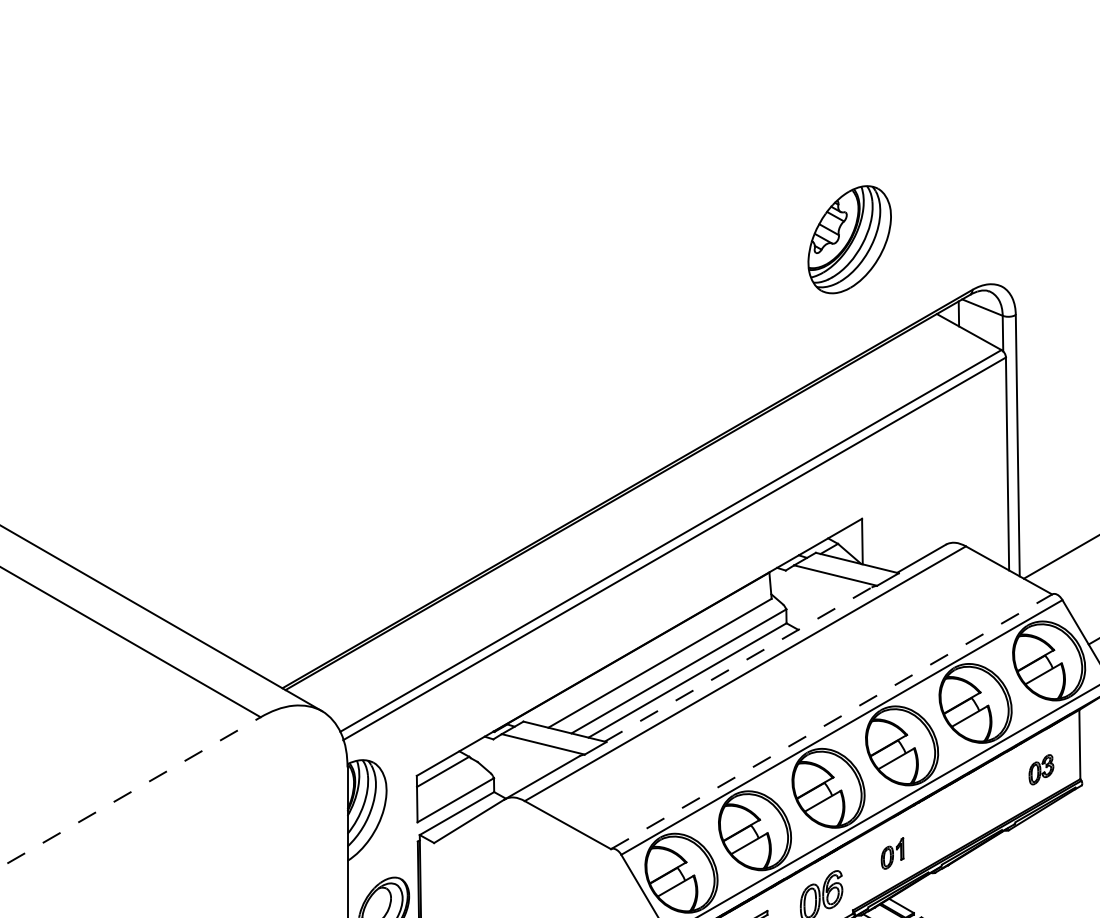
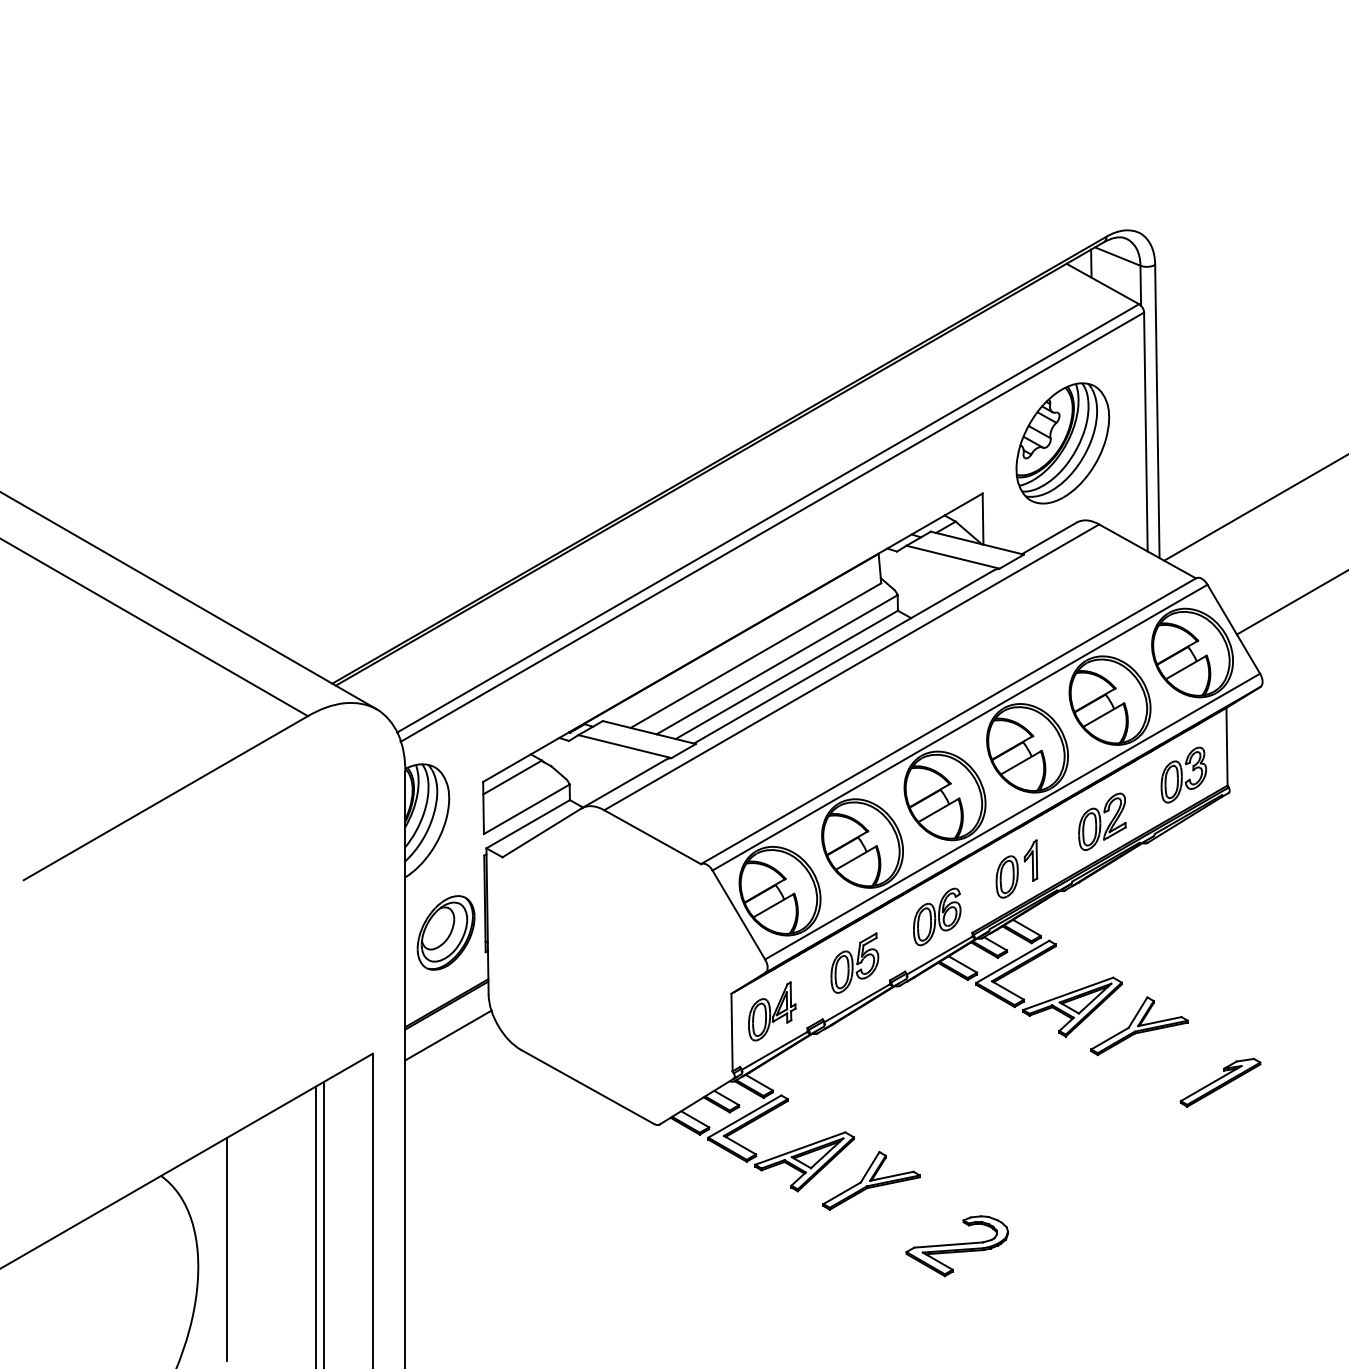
part: (849, 239) -> (1062, 443), moved
line: (738, 664) -> (843, 657), dashed -> solid
line: (831, 722) -> (948, 721), dashed -> solid
part: (1041, 769) -> (1183, 774), size x1.67
line: (134, 789) -> (166, 797), dashed -> solid
part: (968, 811) -> (1102, 821), added
part: (892, 853) -> (1016, 868), size x1.67

